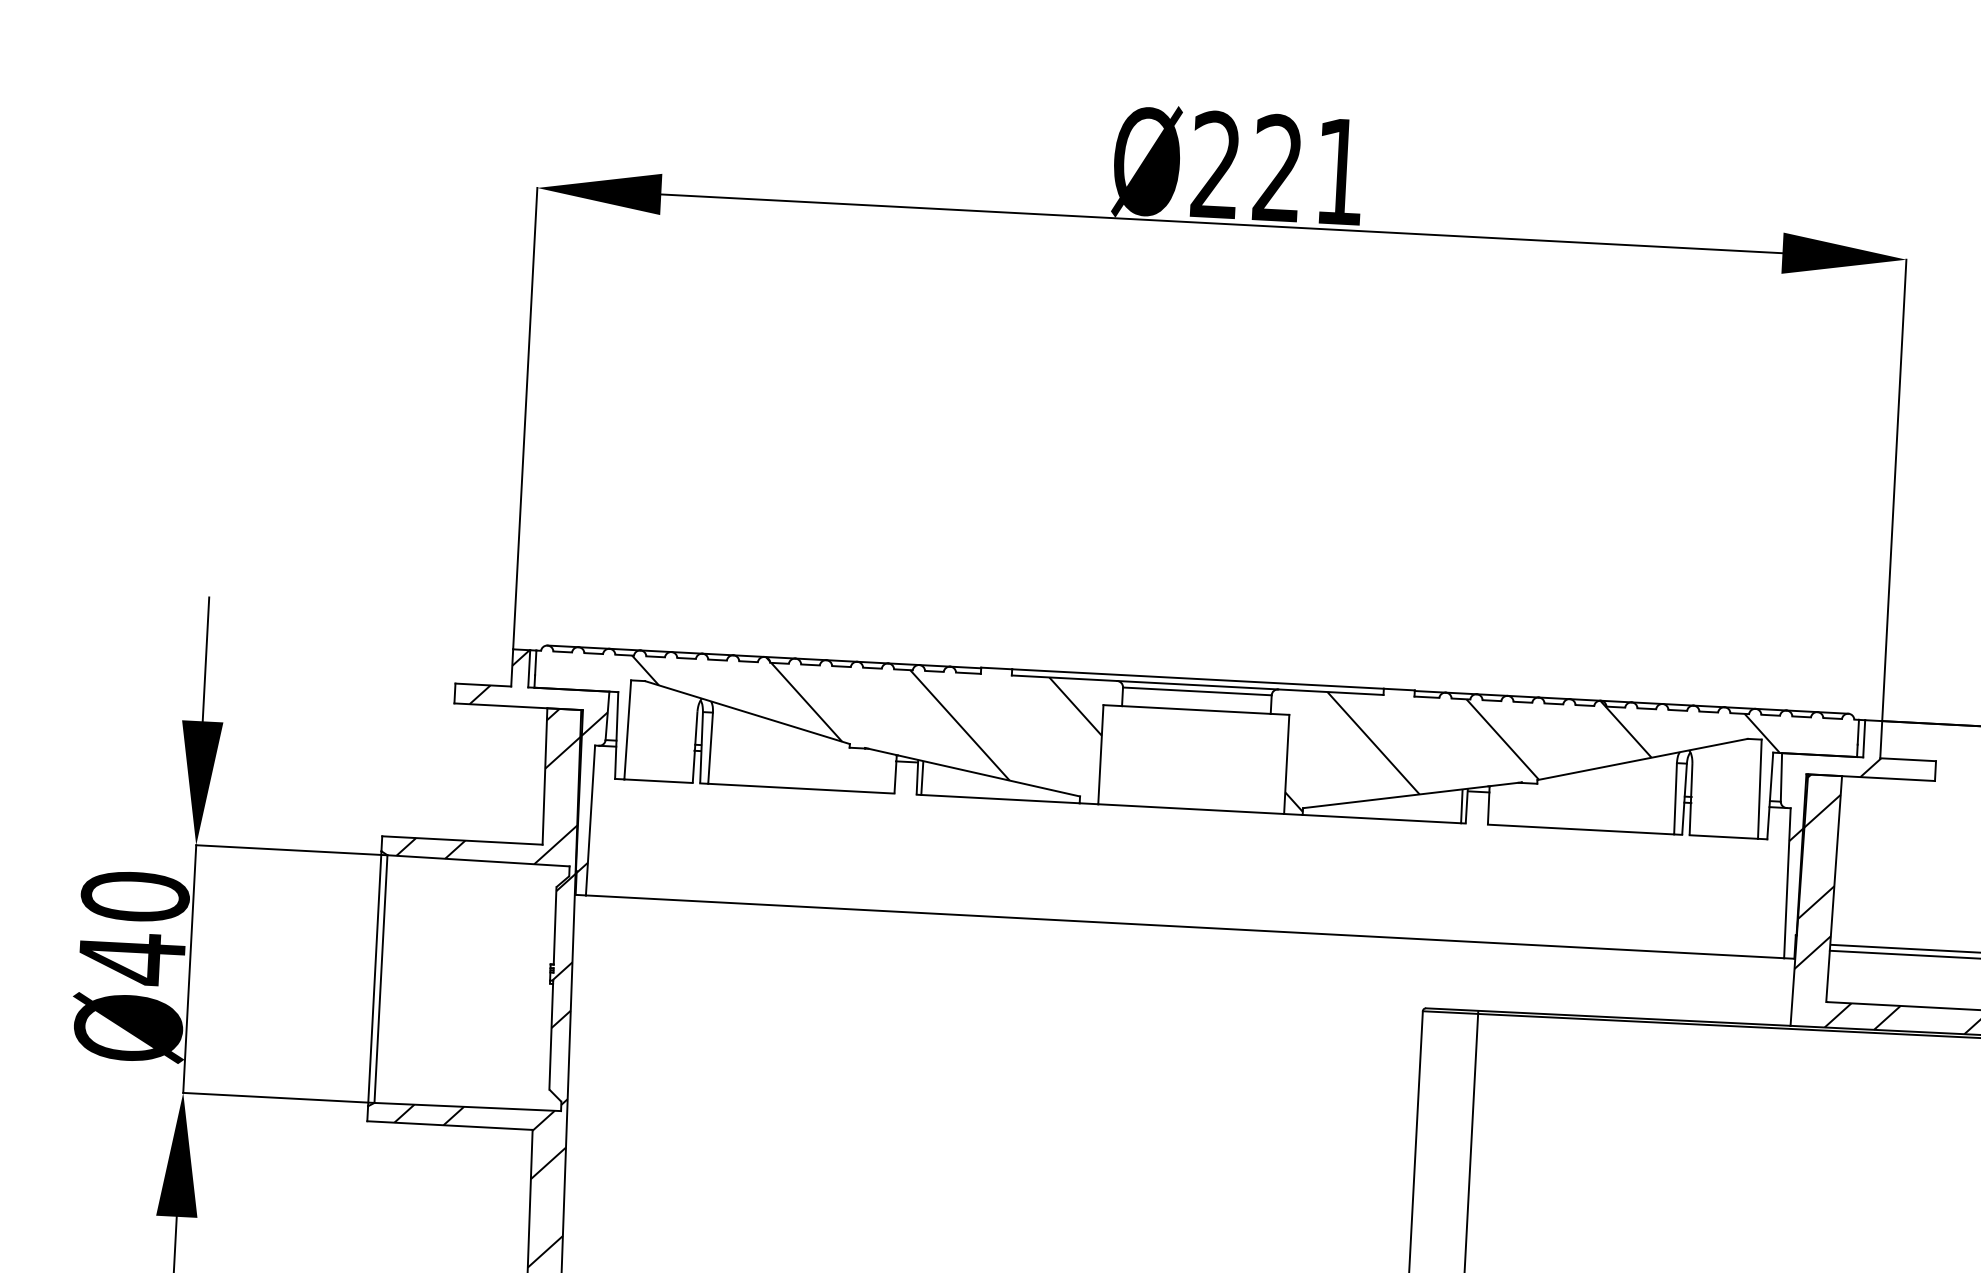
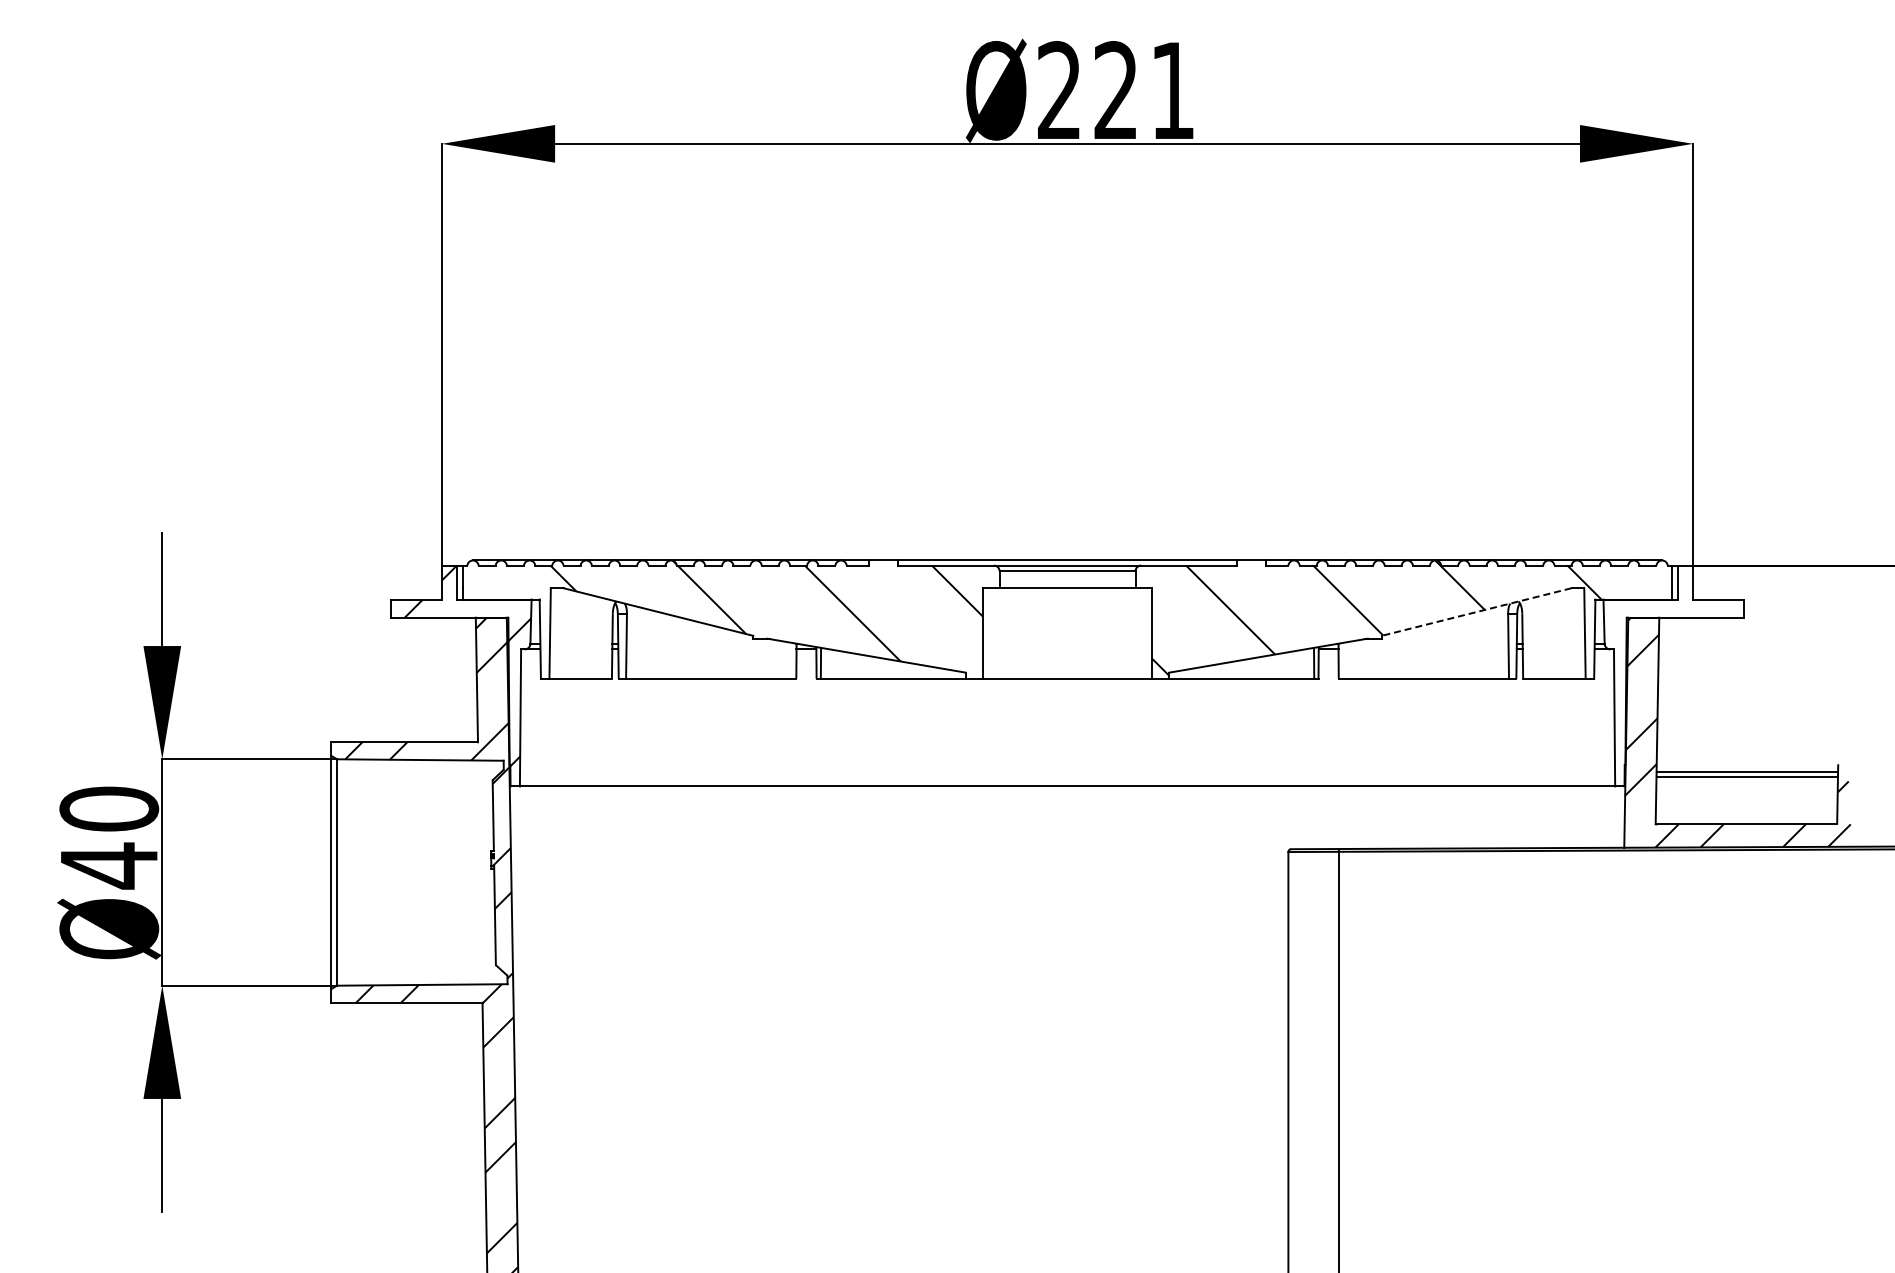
line: (1642, 759) -> (1476, 612), solid -> dashed
hatch: (1835, 799) -> (1654, 639), removed

